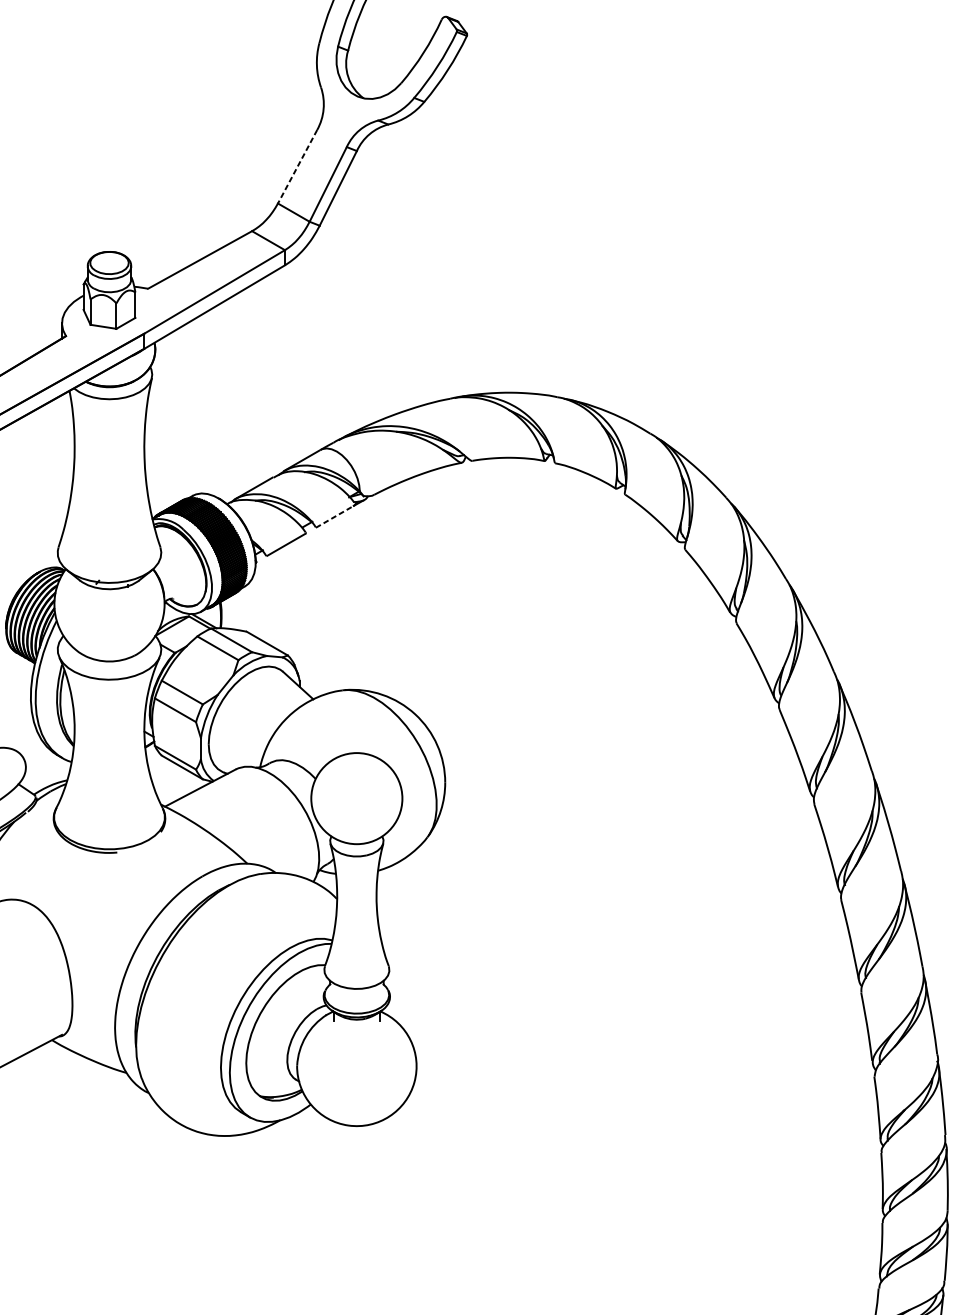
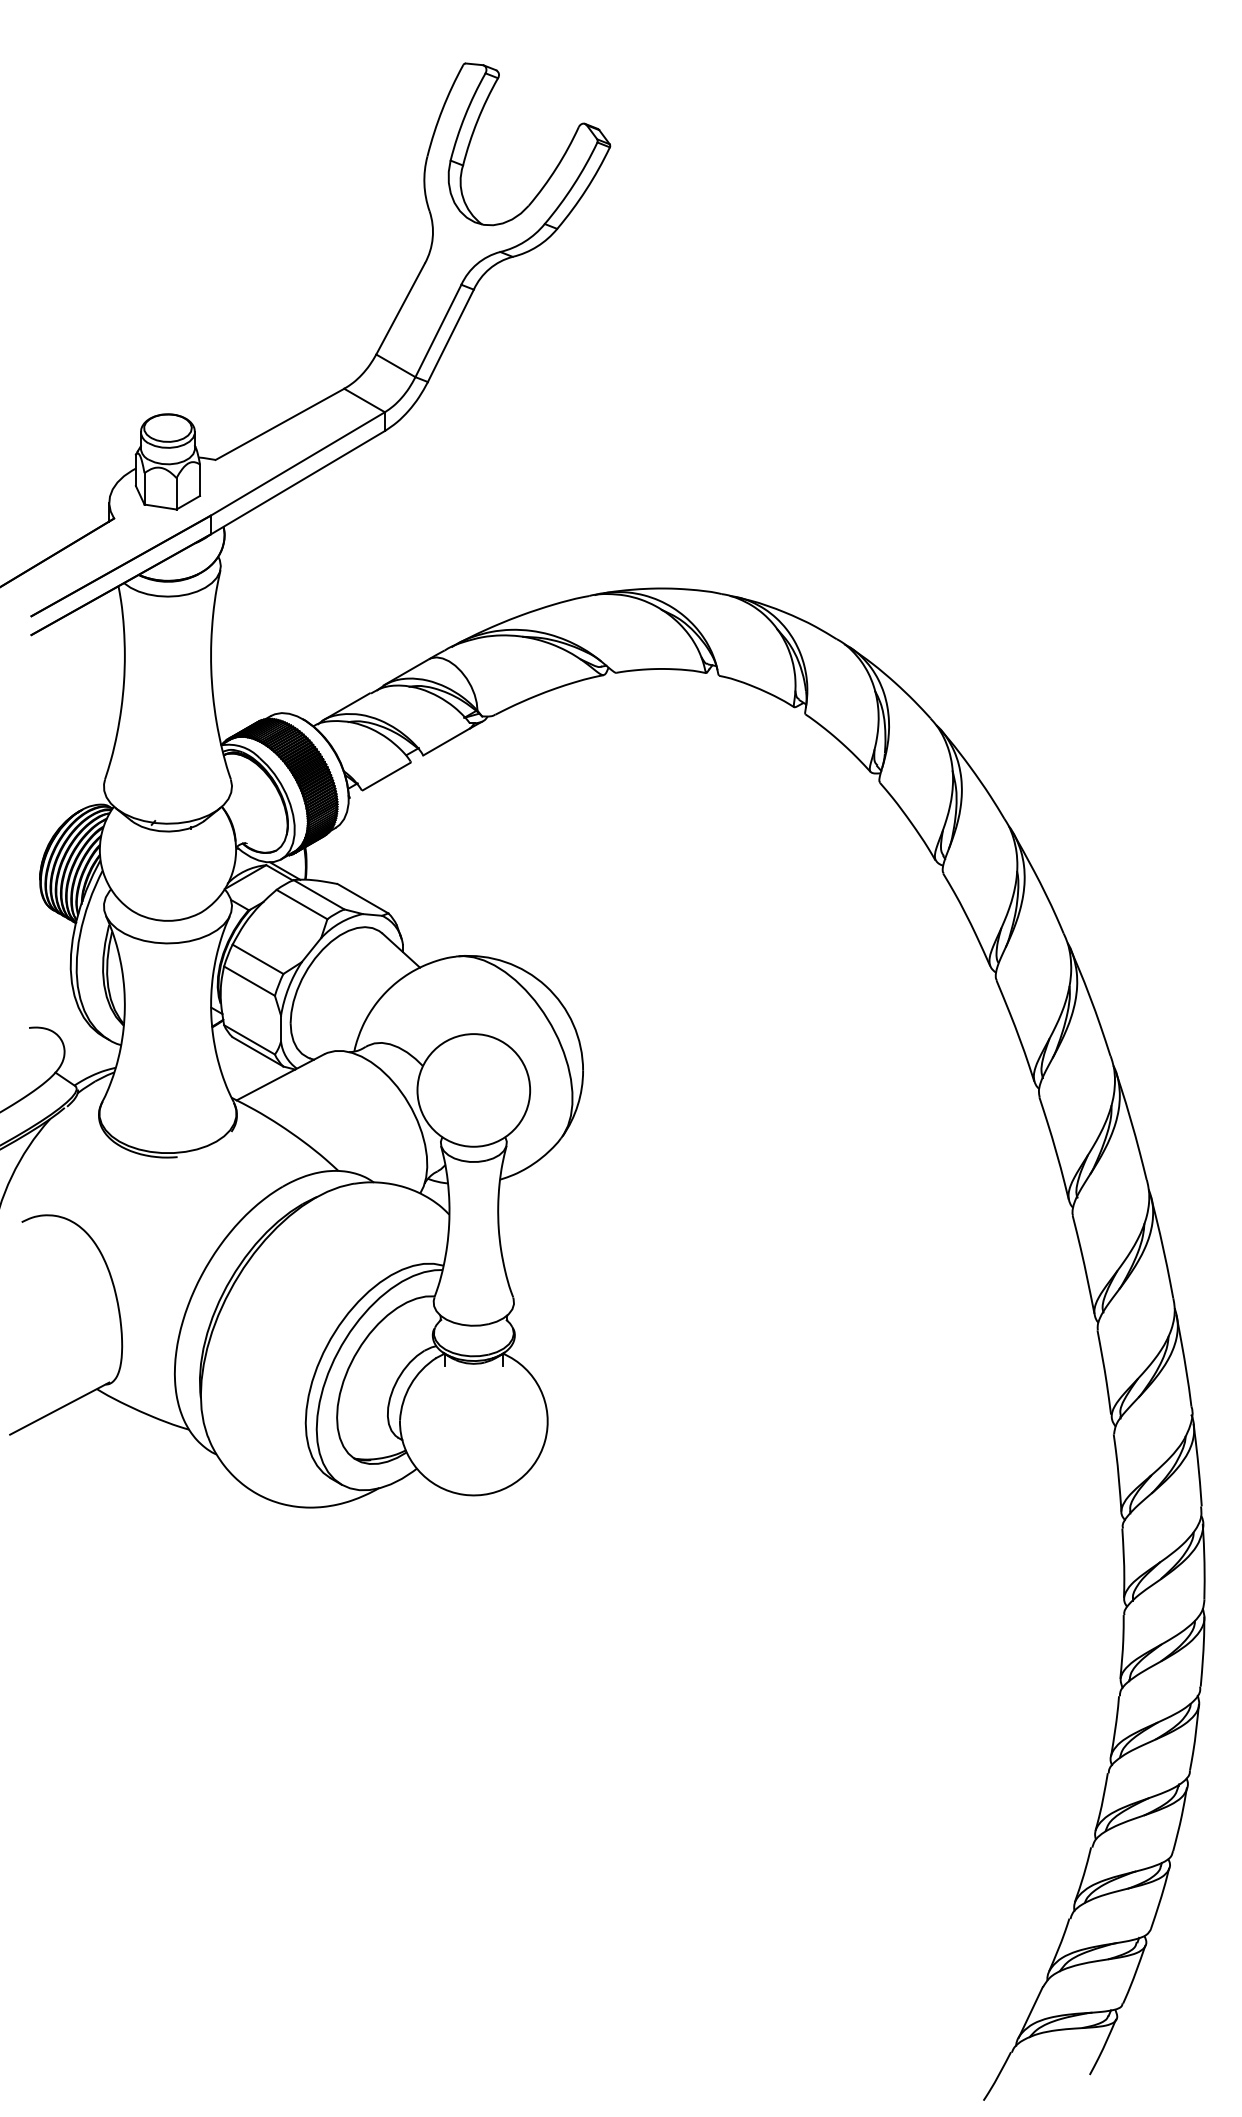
line: (297, 167) -> (400, 309), dashed -> solid
line: (334, 517) -> (446, 742), dashed -> solid

